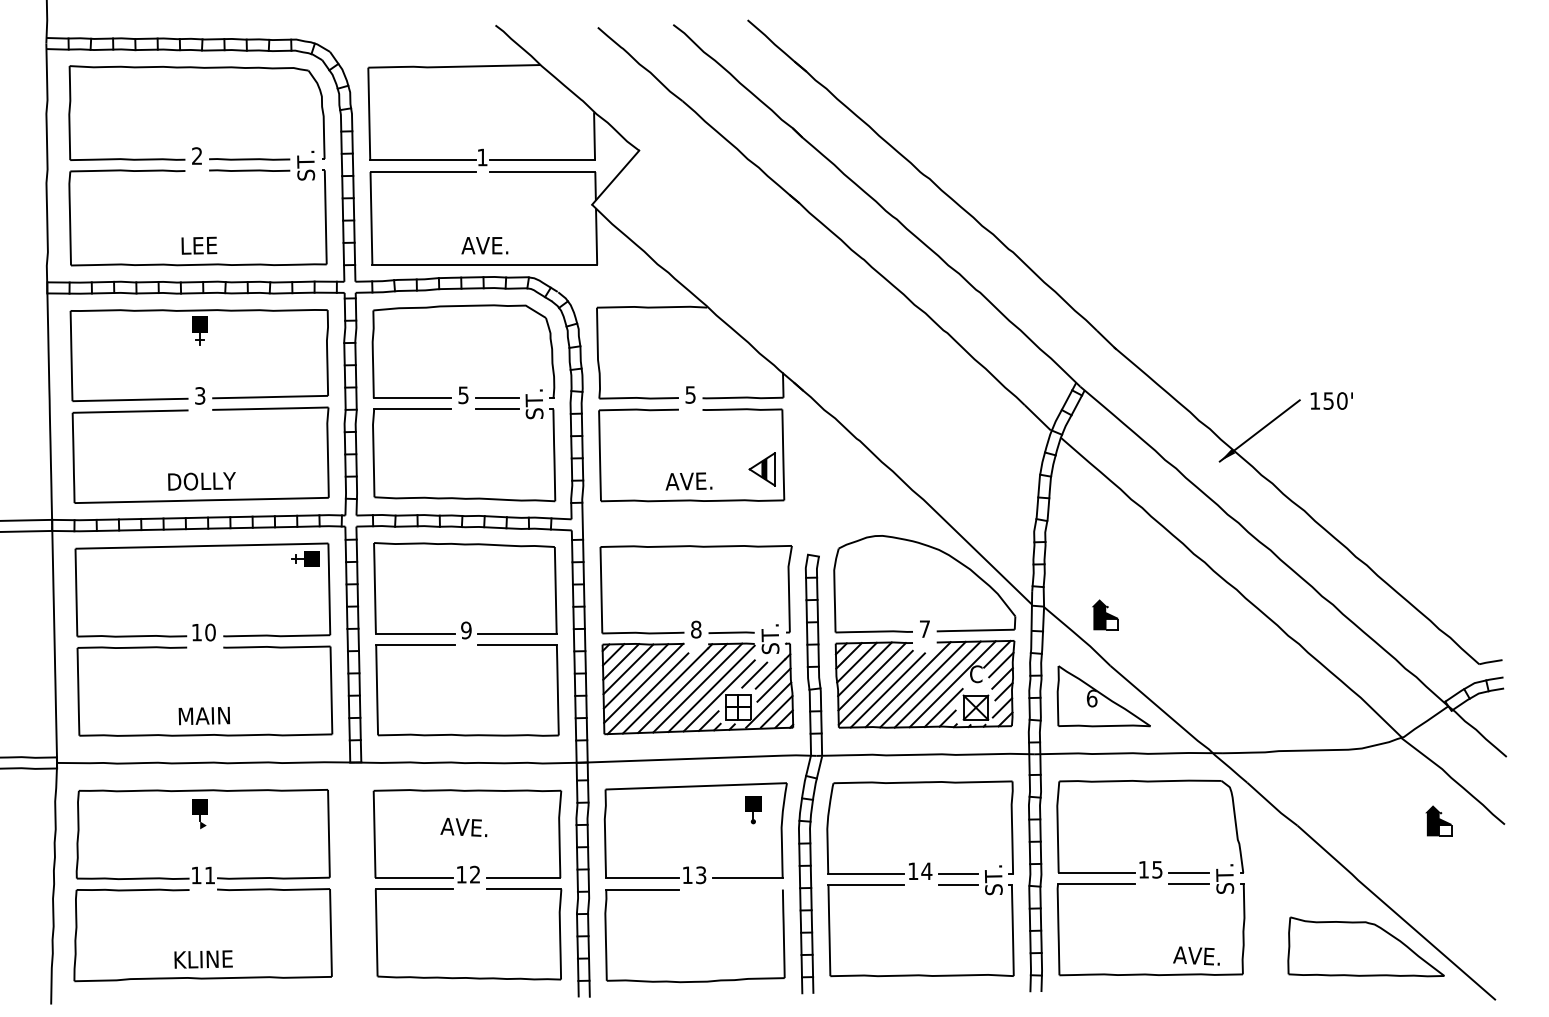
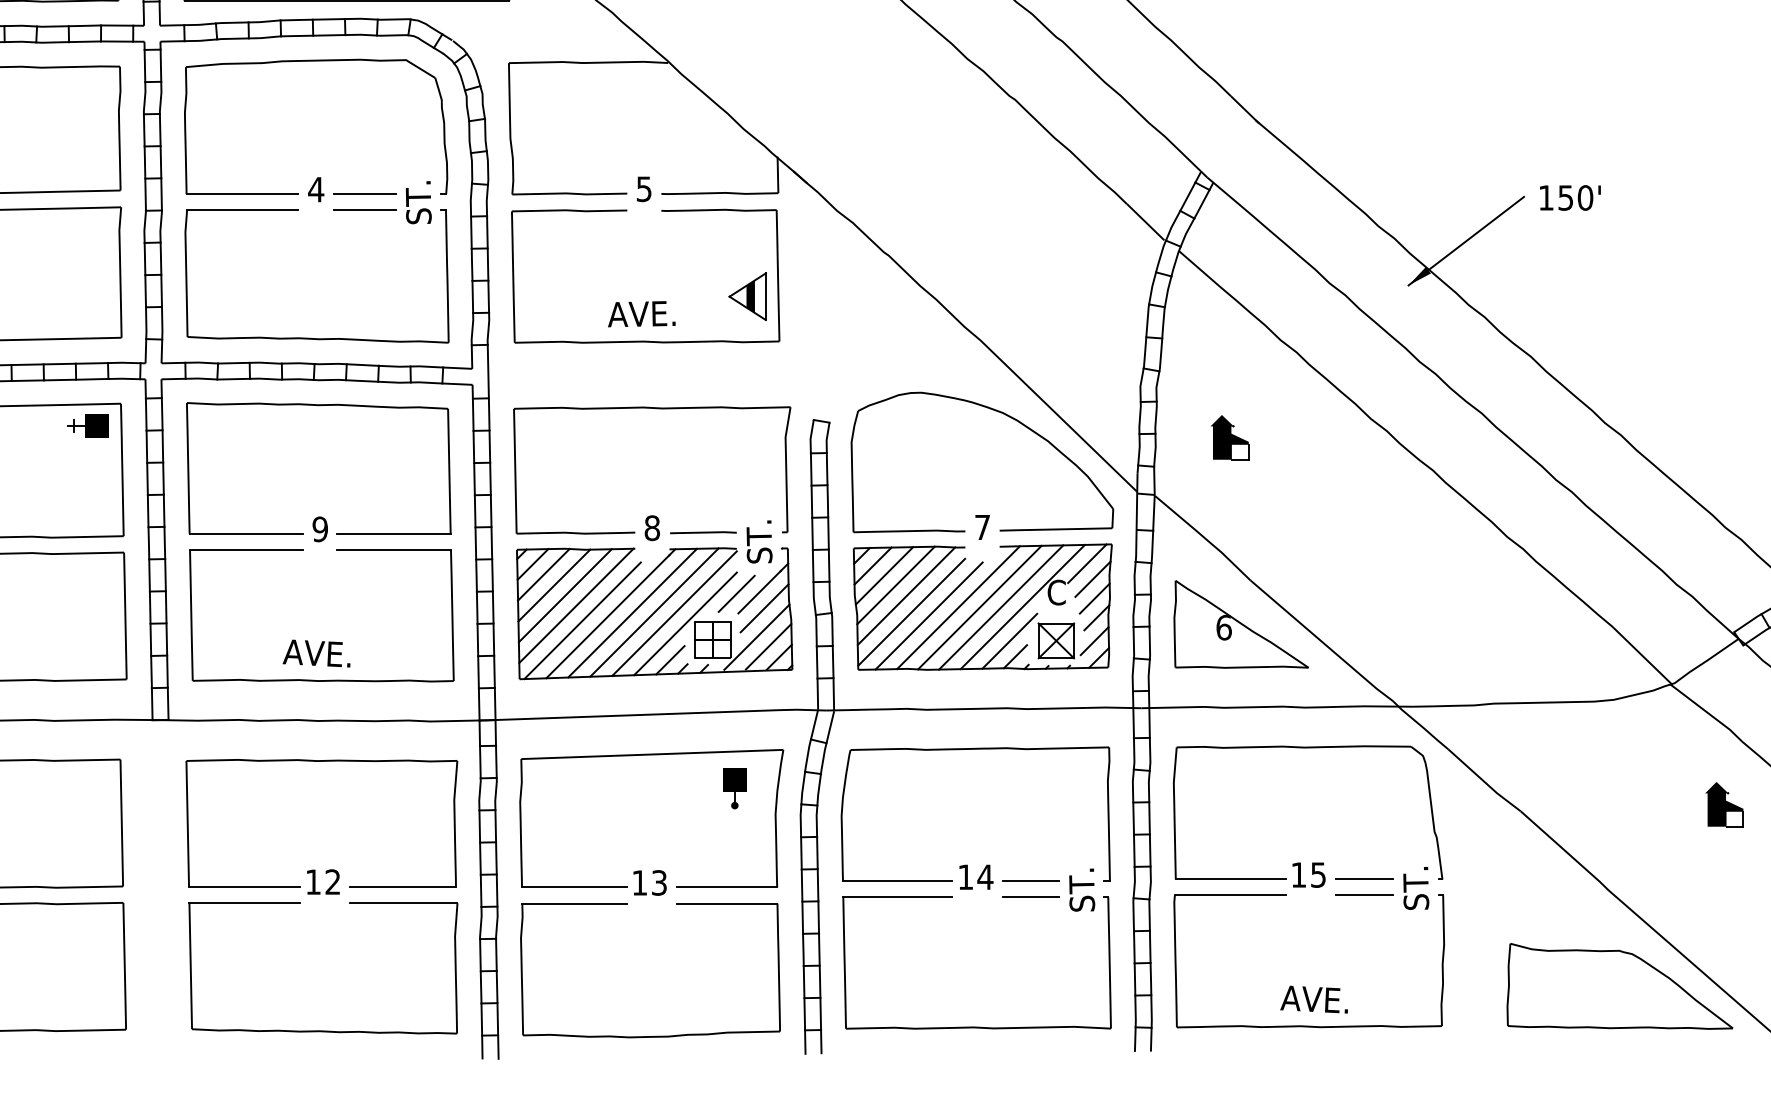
text: (463, 395) -> (316, 189), 5 -> 4
part: (1105, 614) -> (1230, 436), moved
text: (463, 827) -> (316, 653), moved
line: (747, 889) -> (726, 903), added
text: (1196, 955) -> (1314, 998), moved

